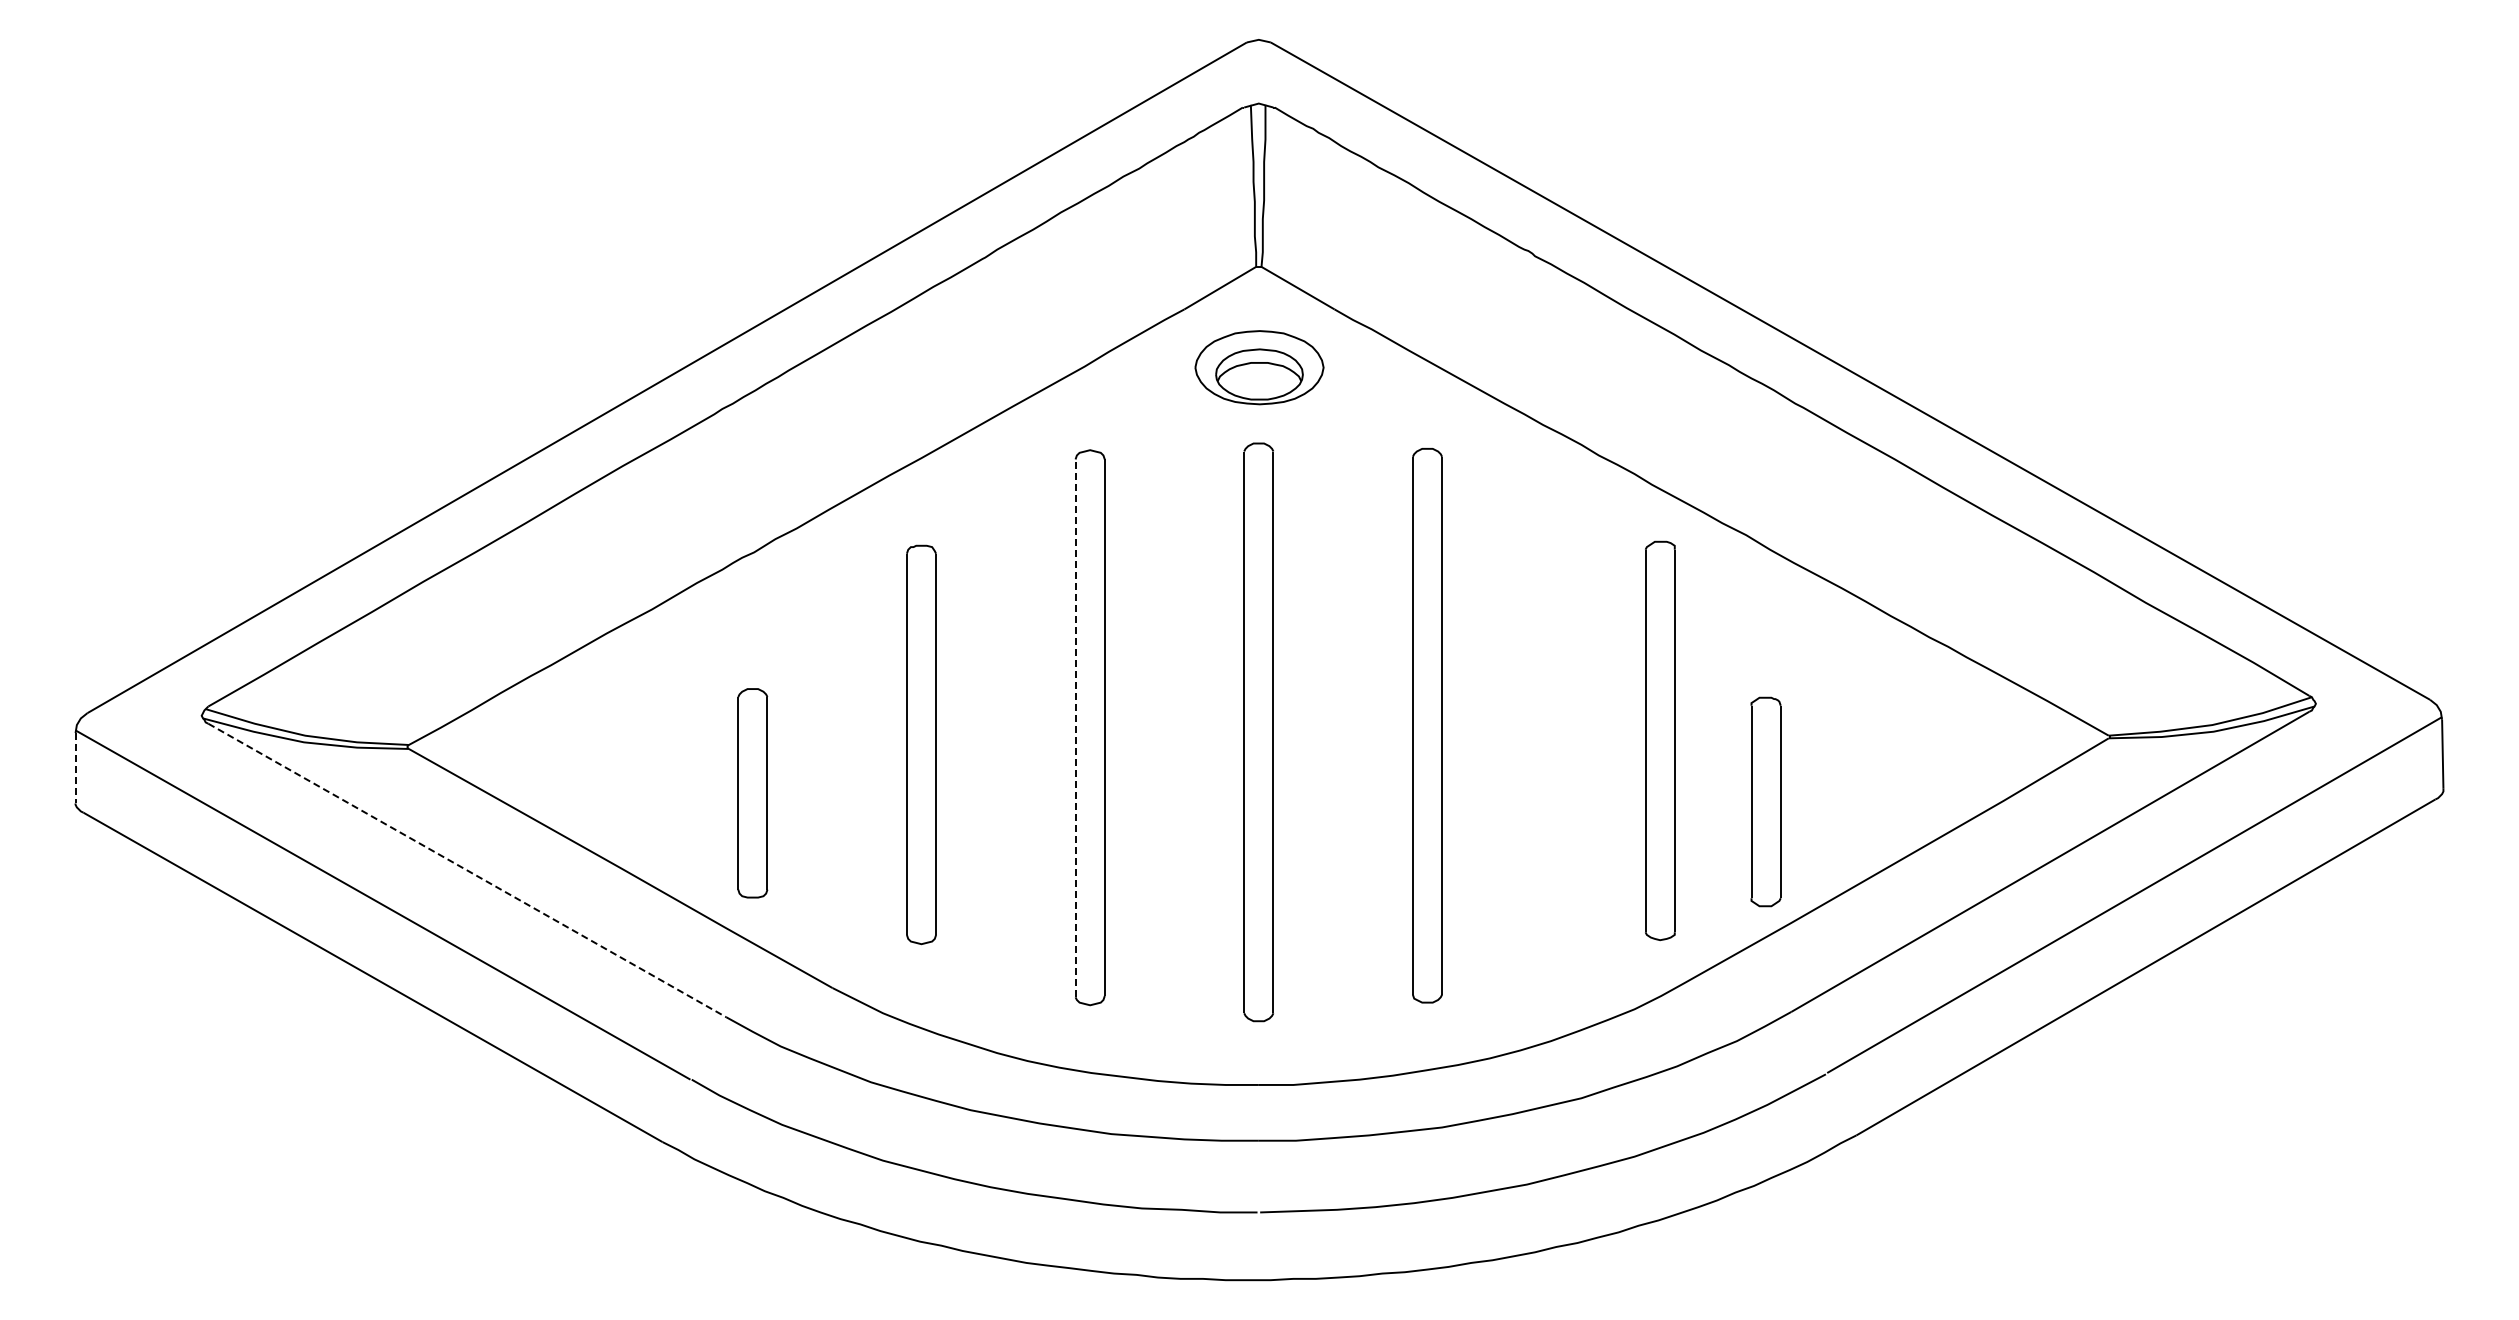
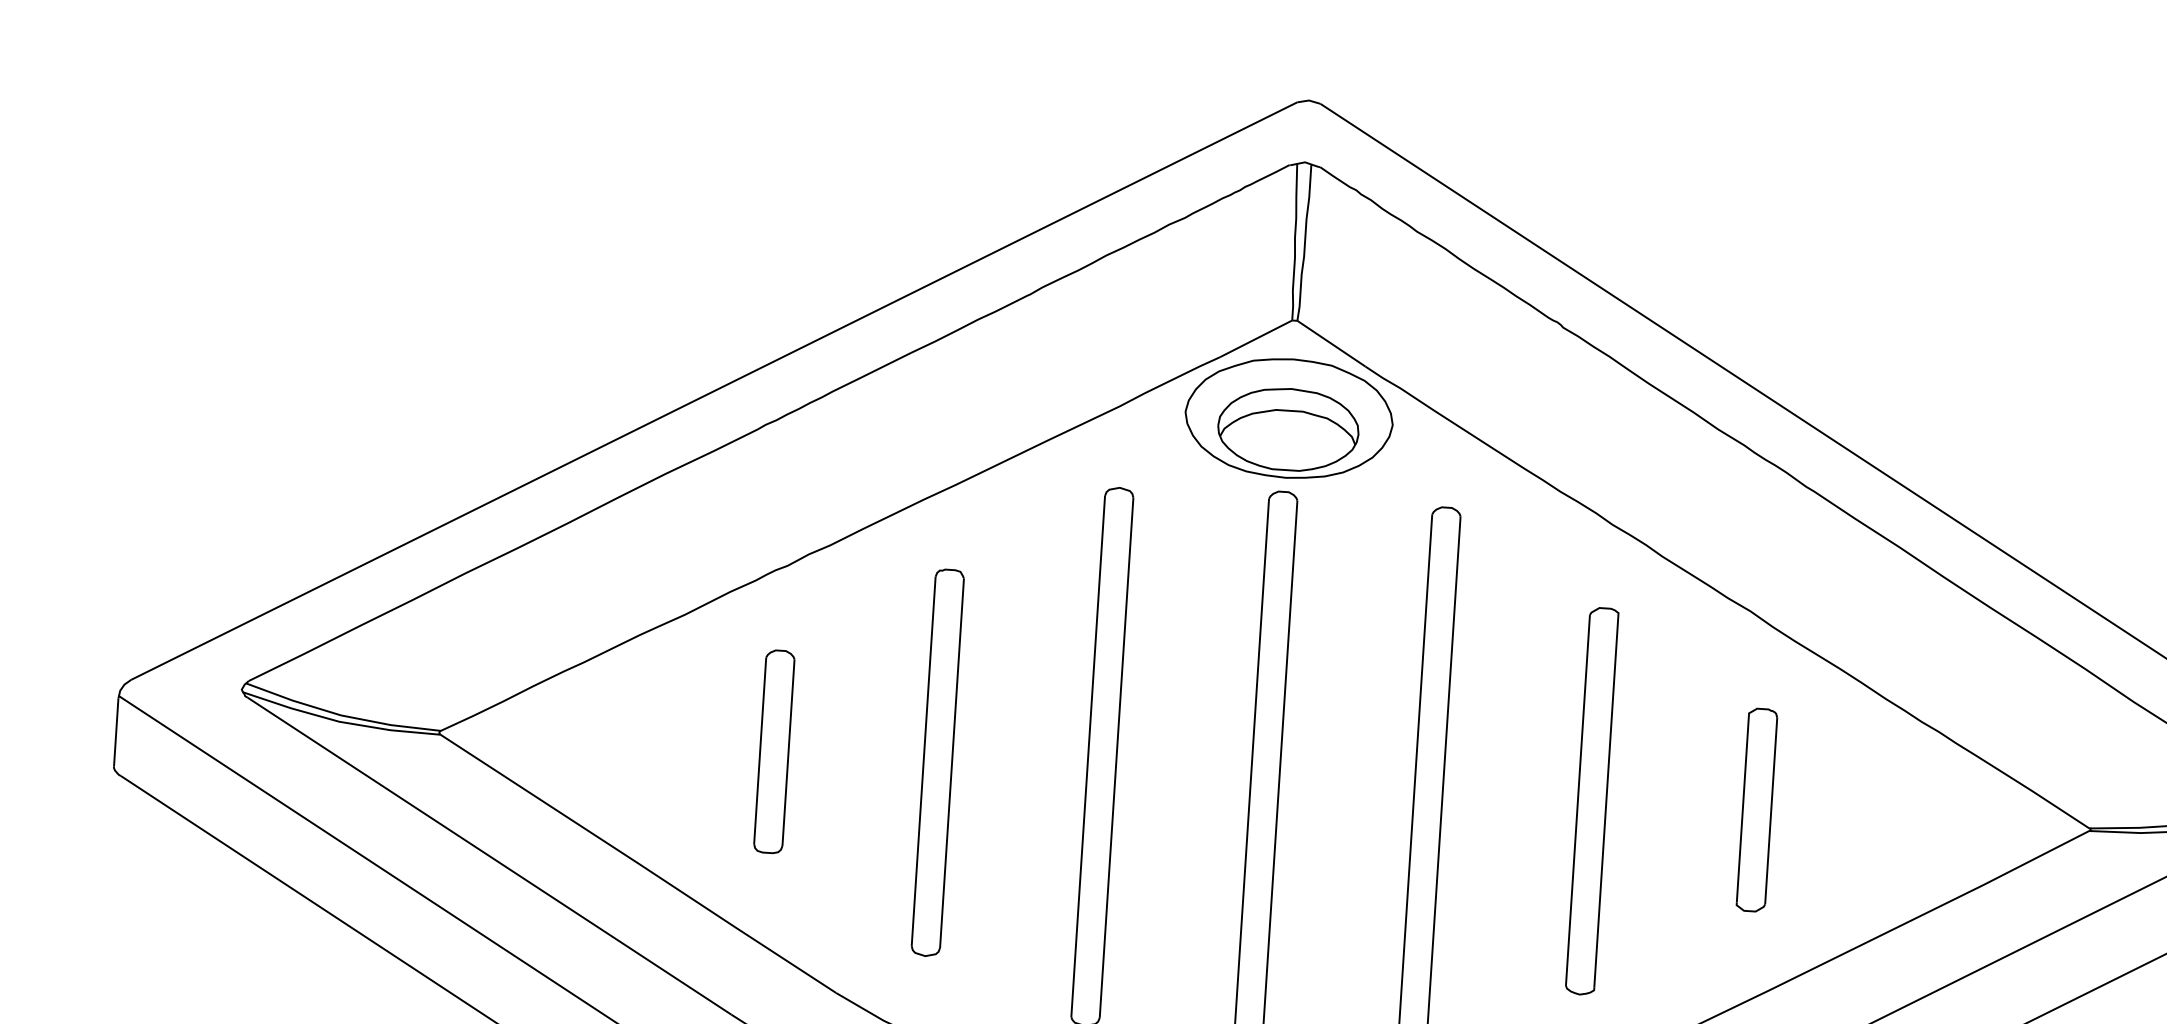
part: (1259, 367) -> (1289, 418), size x1.67
line: (1075, 728) -> (1088, 756), dashed -> solid
part: (1660, 740) -> (1592, 800), moved
line: (75, 768) -> (116, 732), dashed -> solid
part: (752, 793) -> (773, 751), moved
part: (1765, 801) -> (1756, 809), moved
line: (467, 870) -> (489, 856), dashed -> solid

